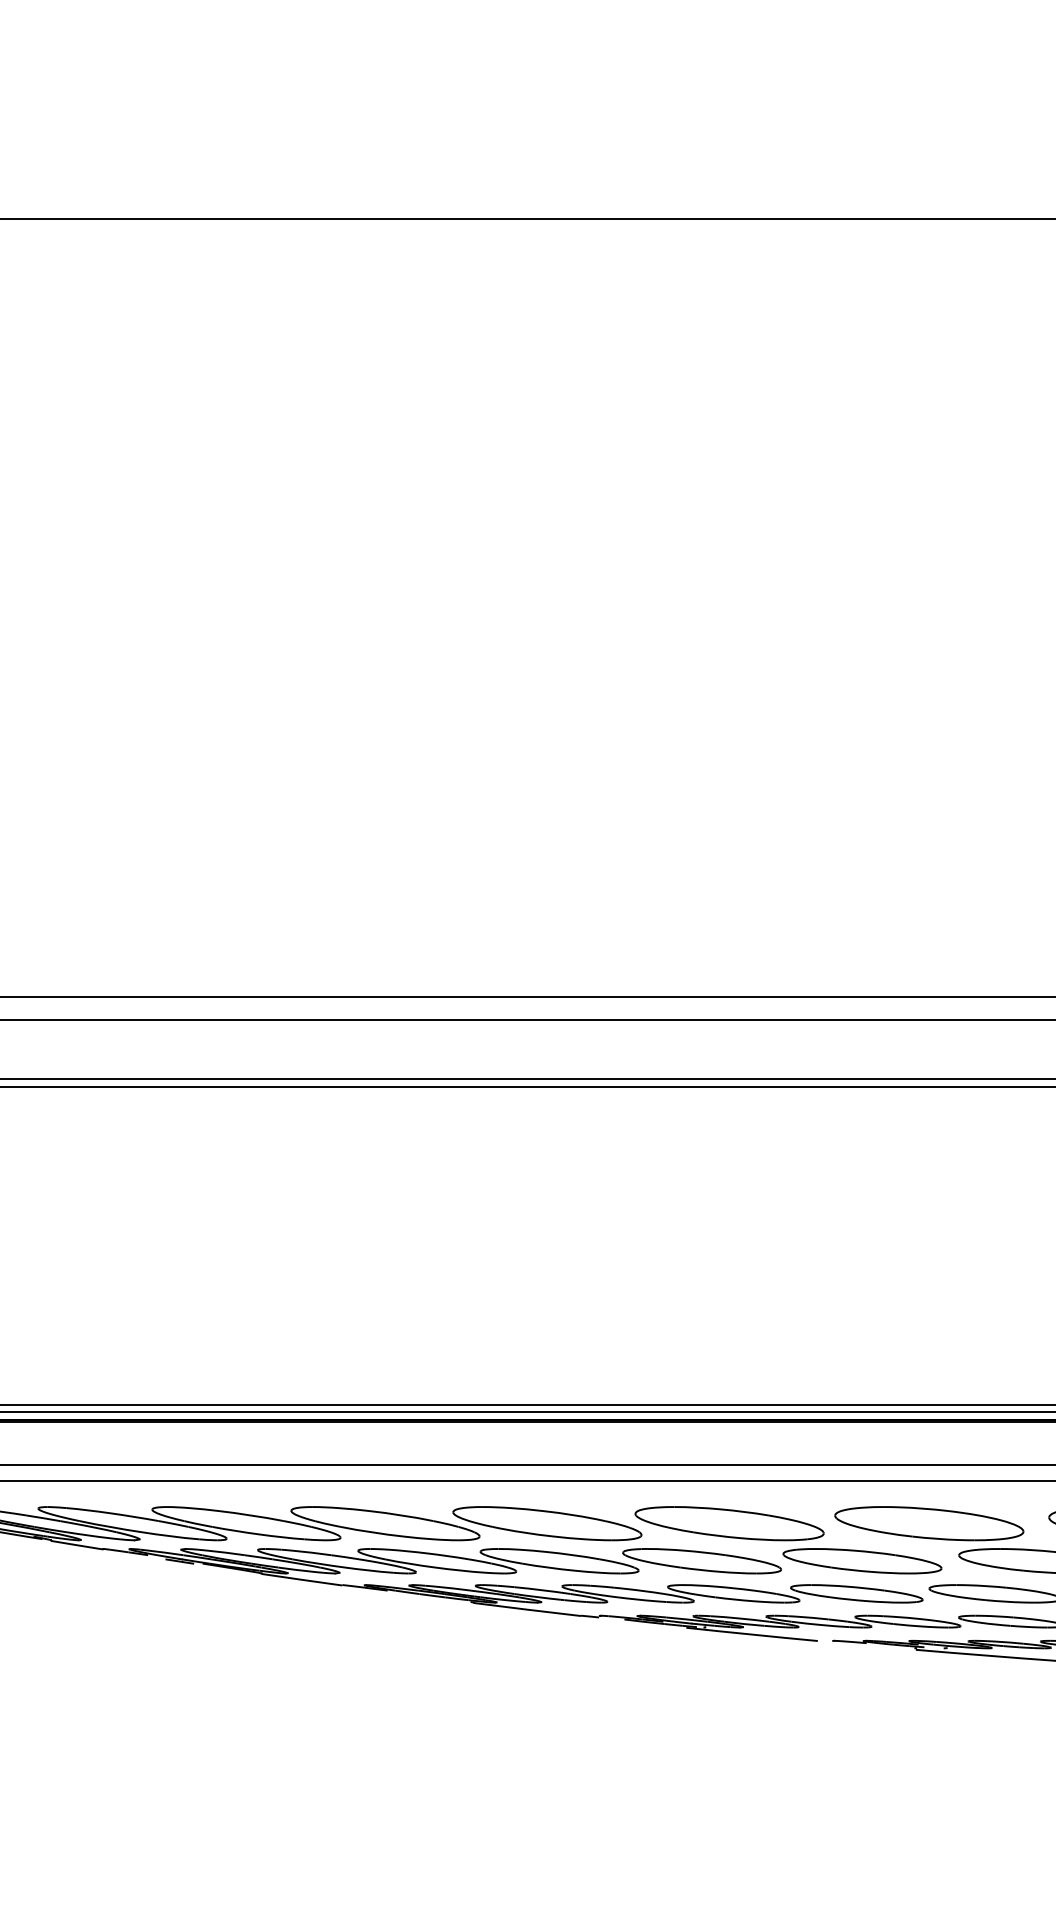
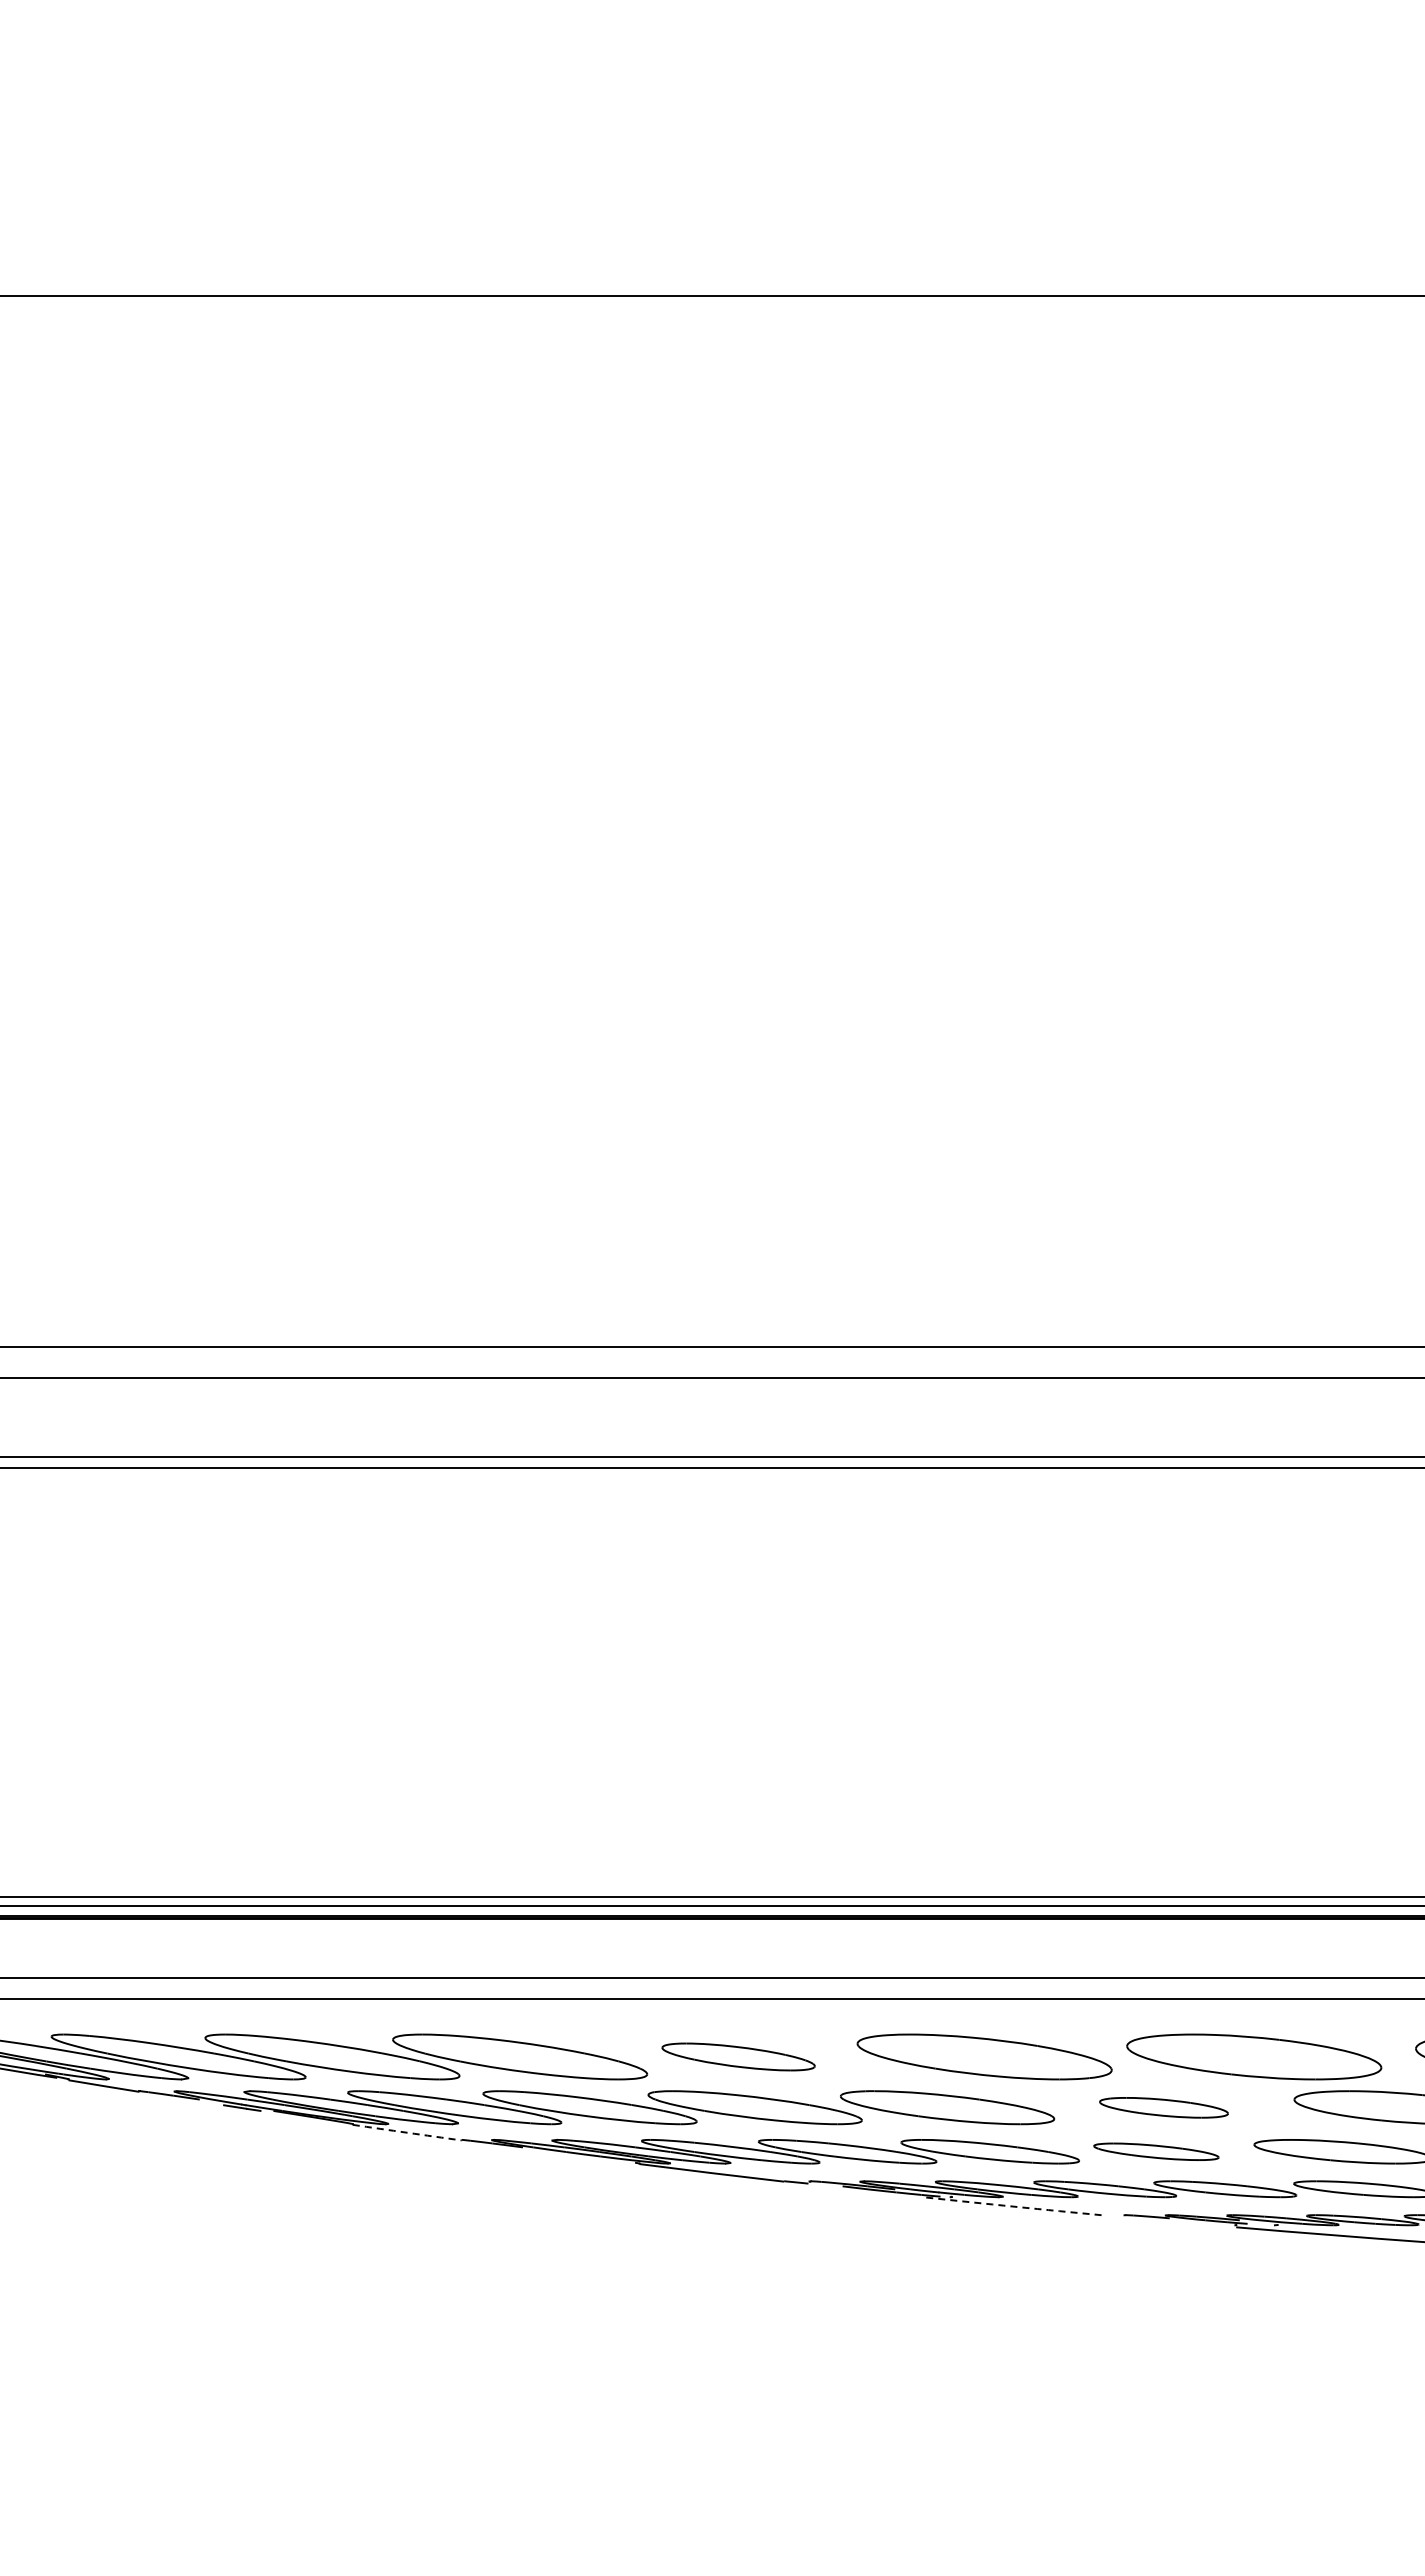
part: (547, 1523) -> (738, 2056), size x0.6
part: (862, 1561) -> (1163, 2107), size x0.6
arc: (302, 1579) -> (407, 2132), solid -> dashed
part: (856, 1593) -> (1156, 2151), size x0.7
arc: (751, 1634) -> (1014, 2206), solid -> dashed

